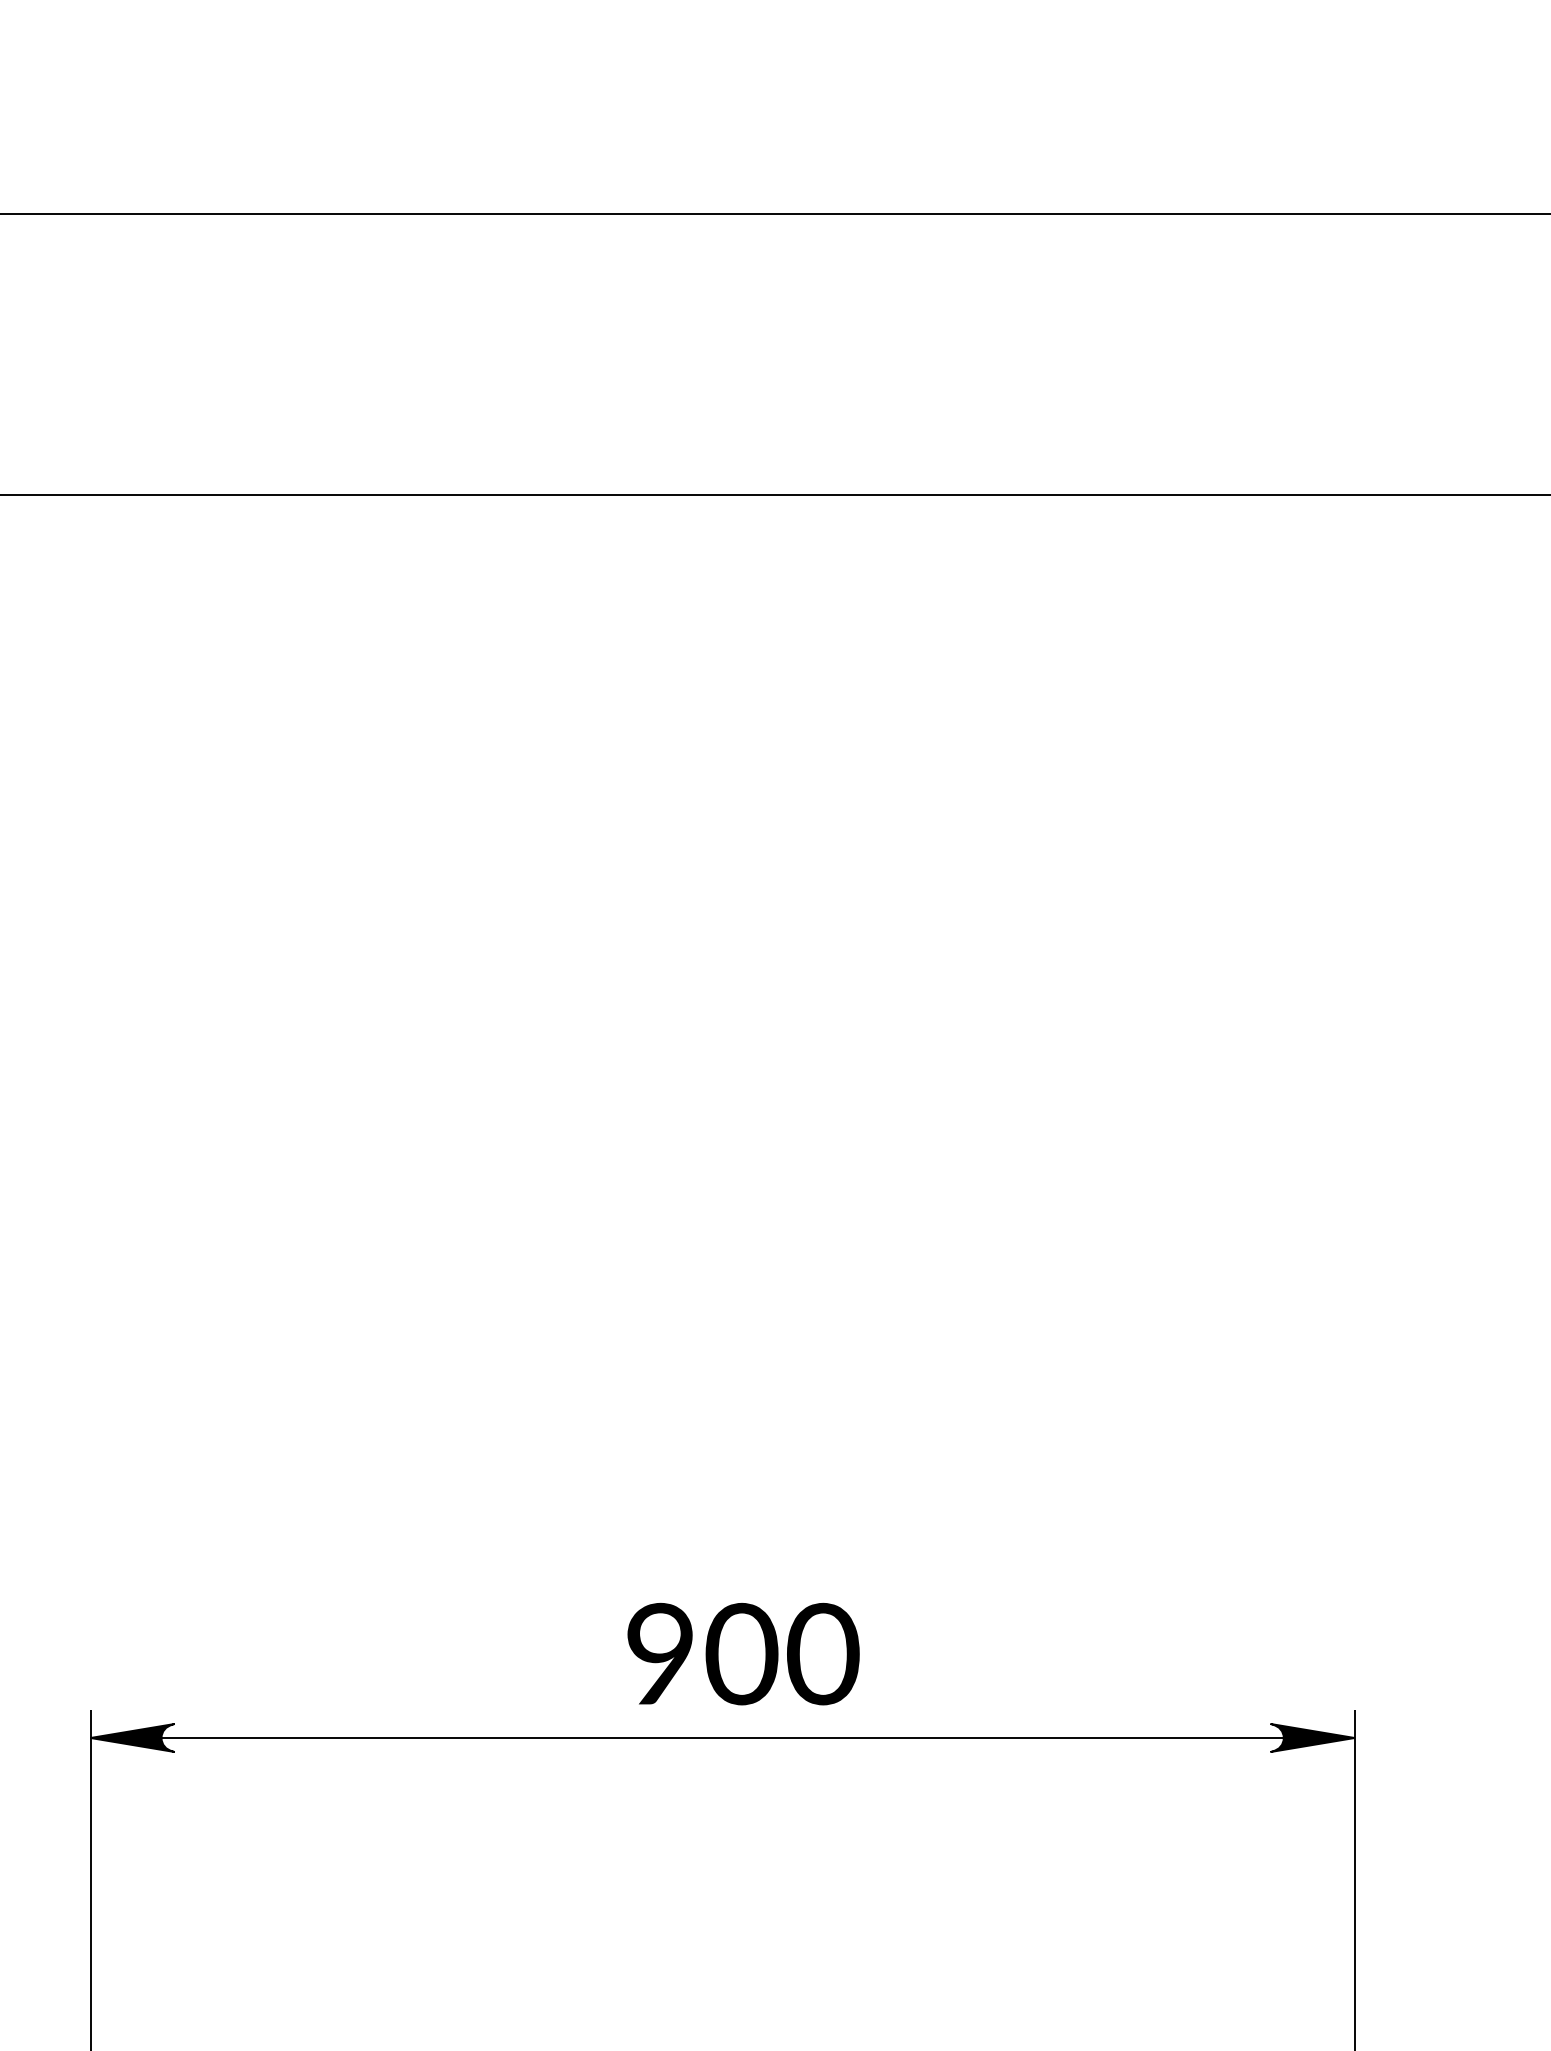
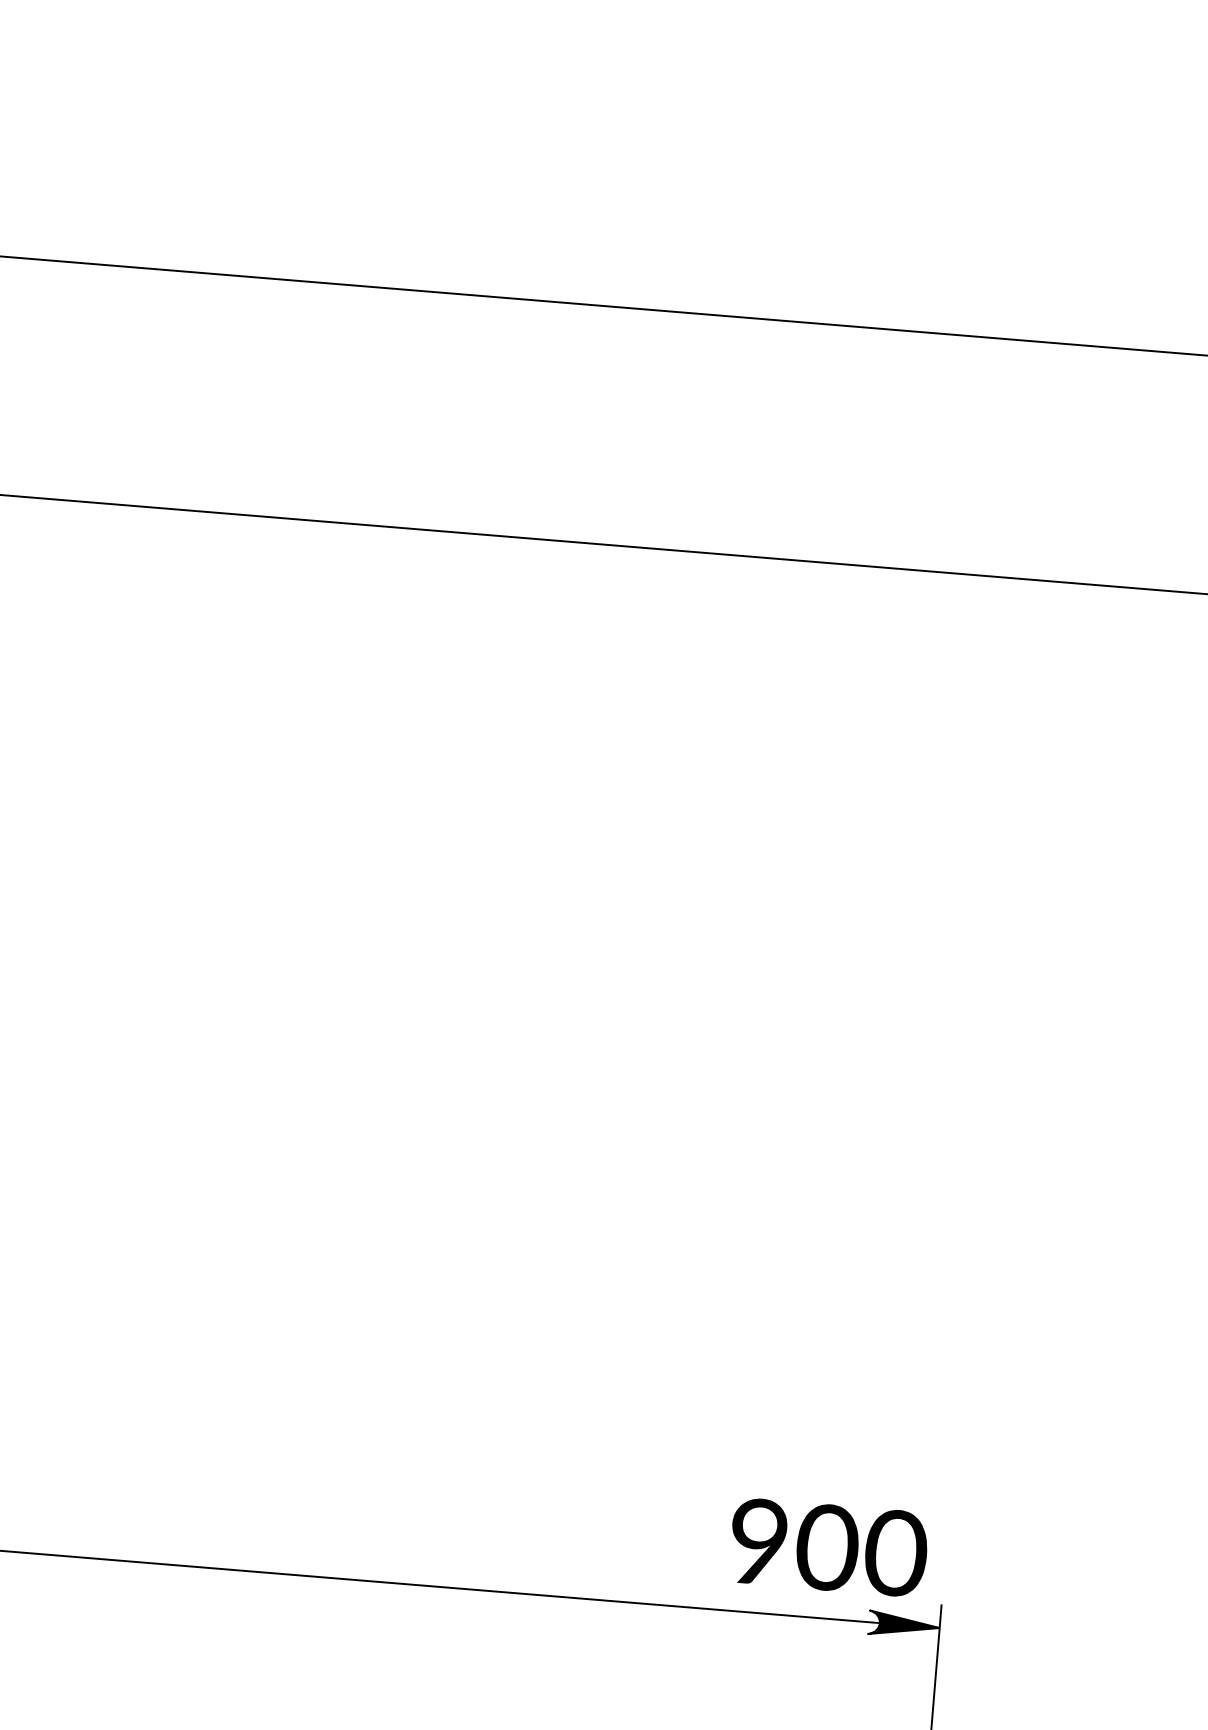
text: (743, 1653) -> (828, 1547), moved

